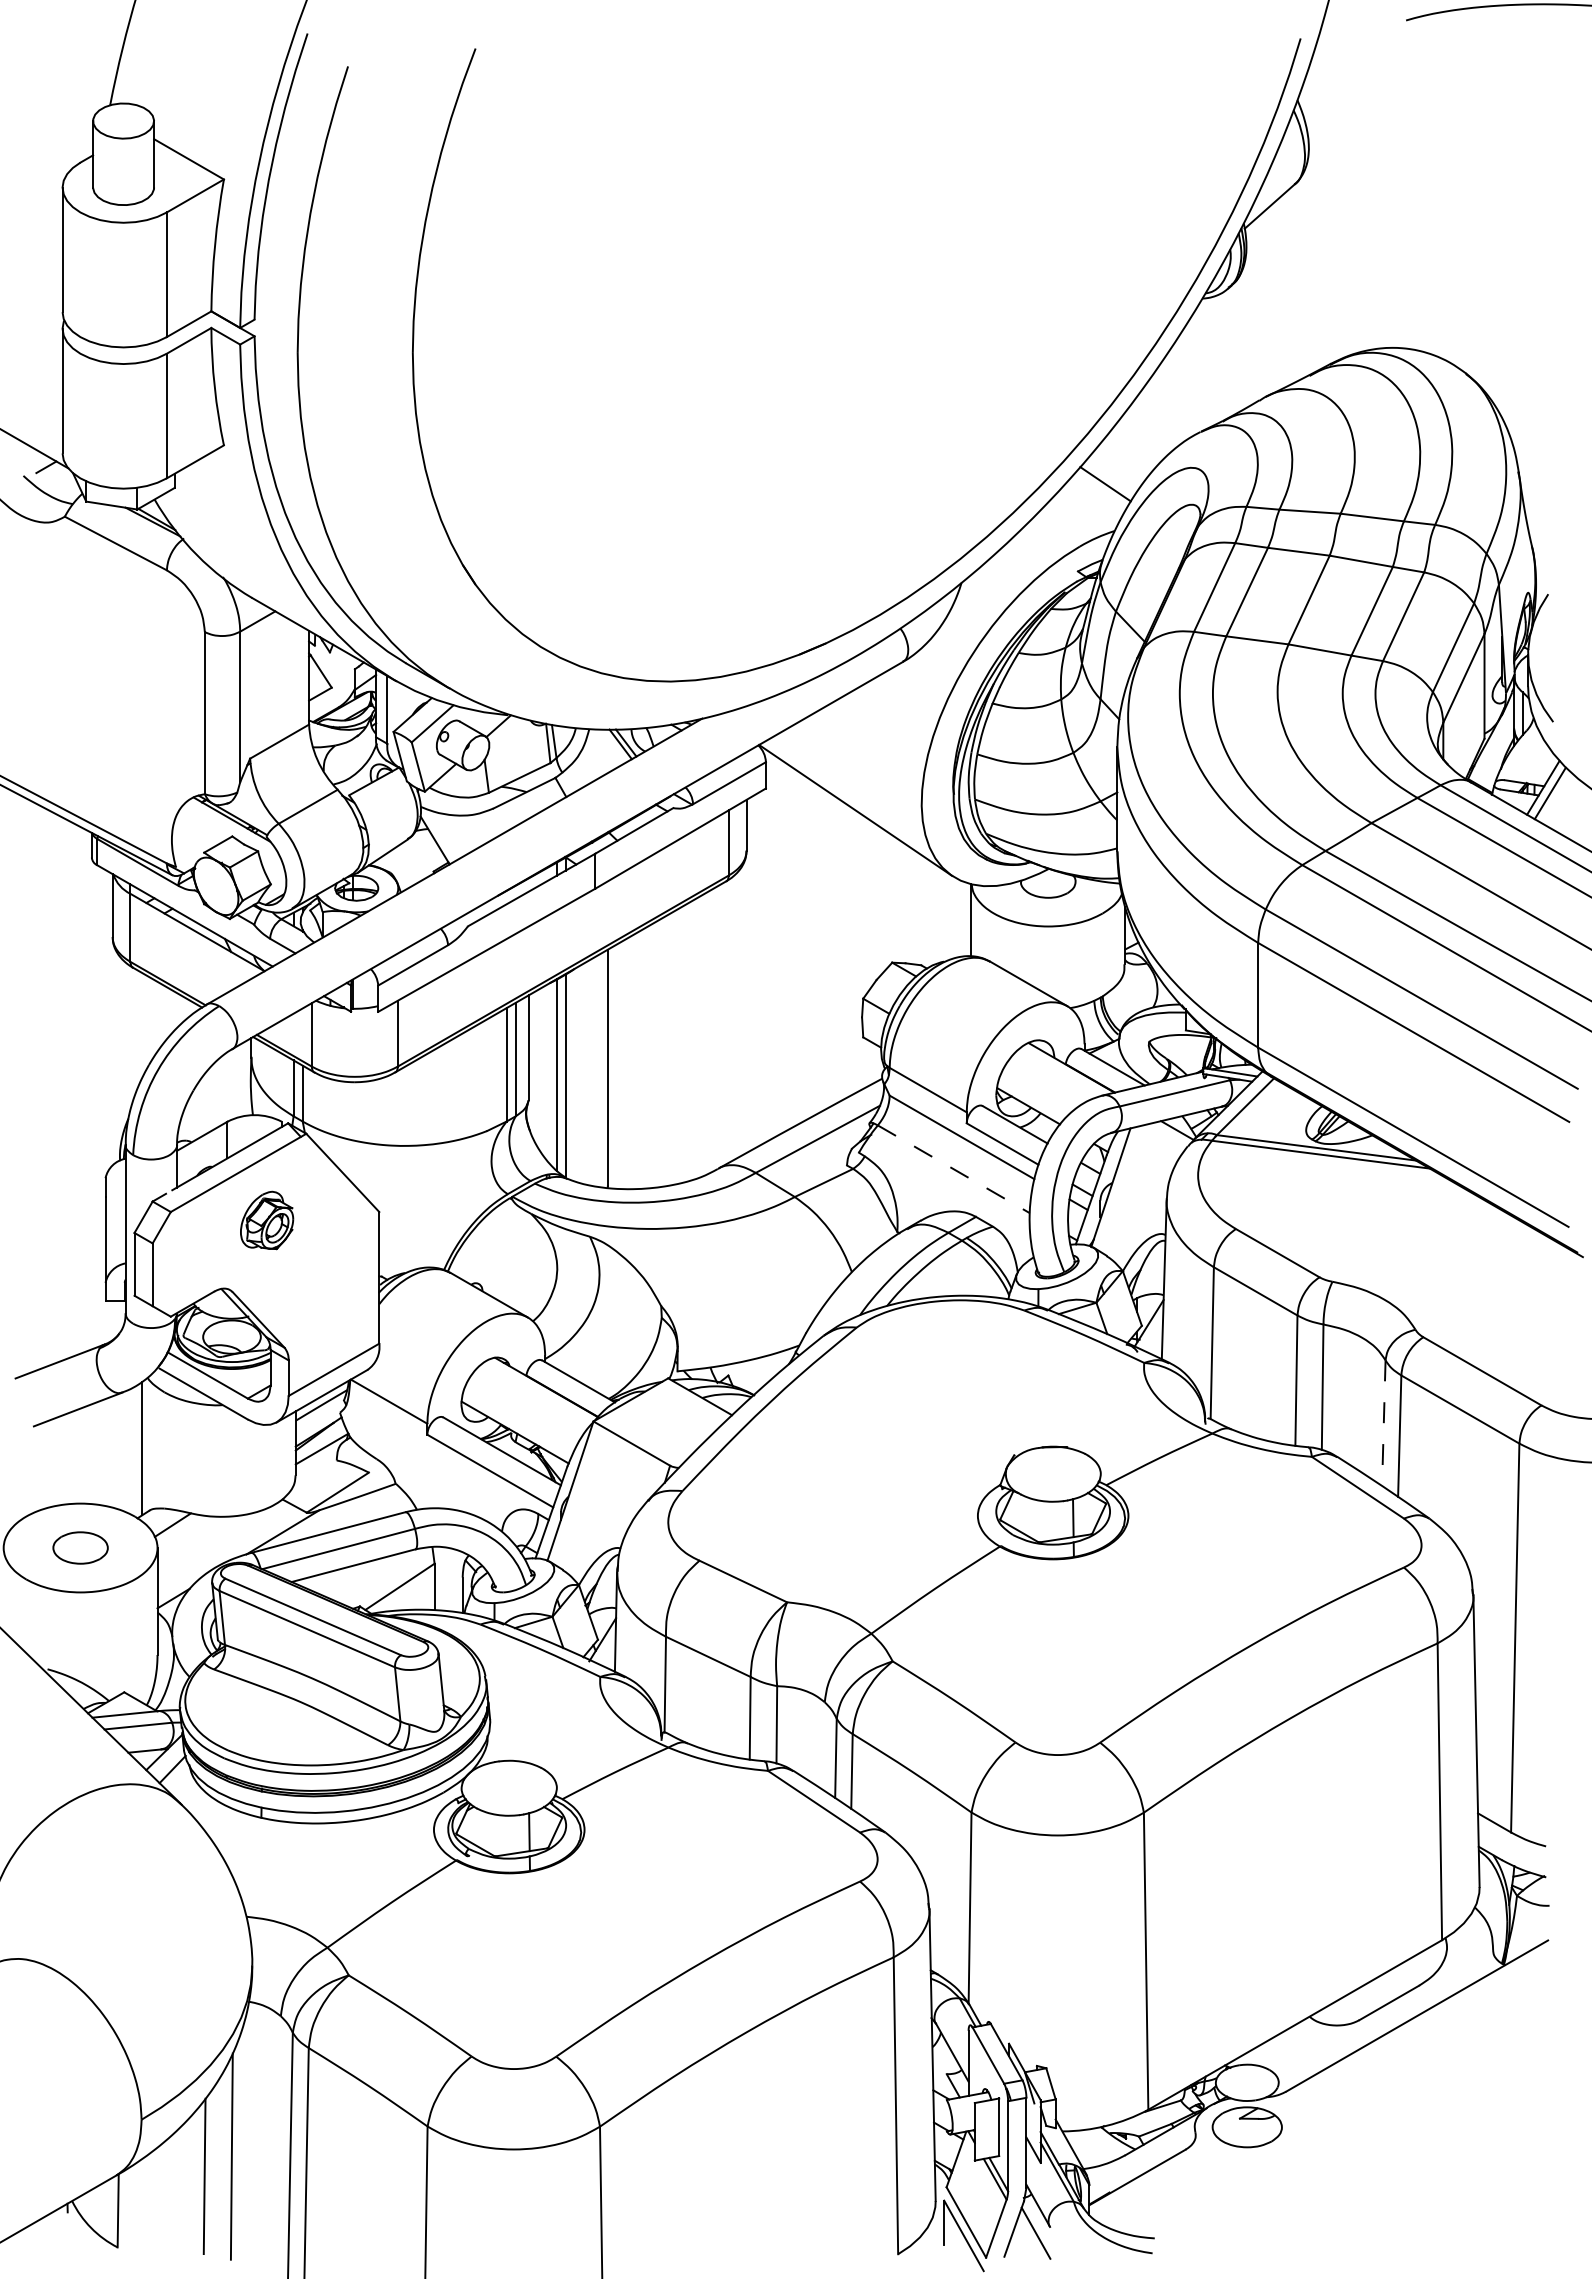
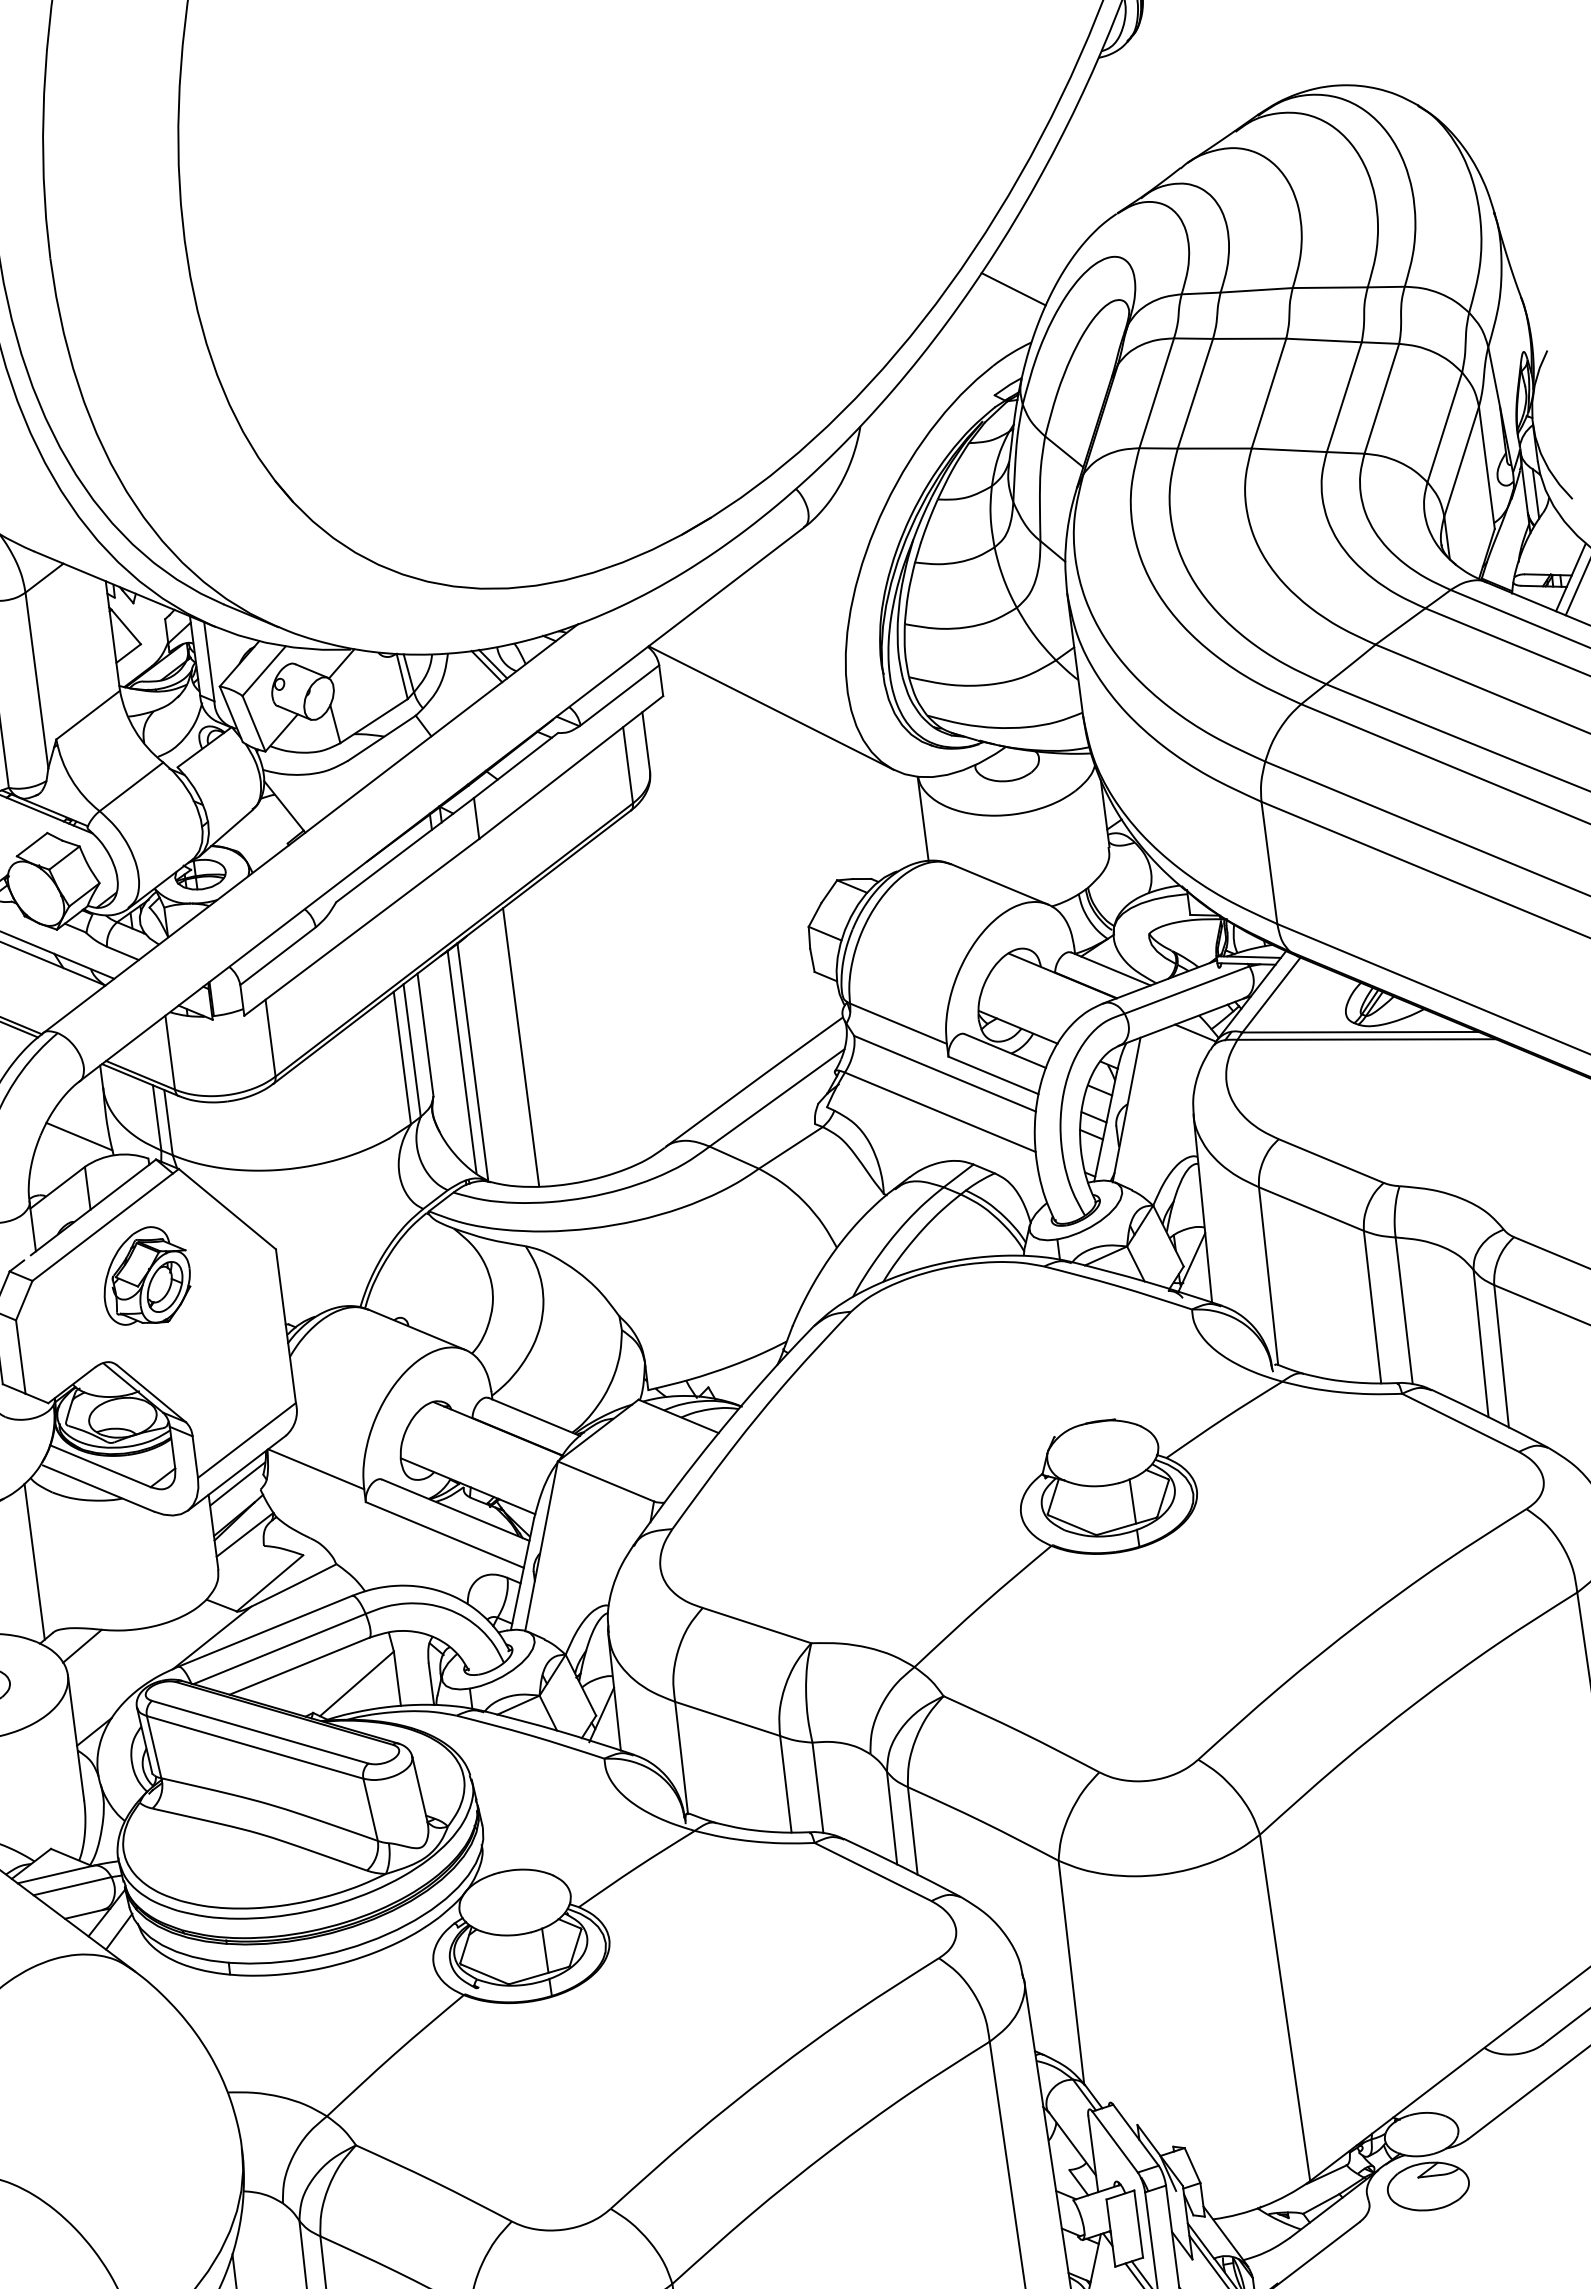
line: (225, 1095) -> (78, 1136), added
line: (953, 1169) -> (940, 1112), dashed -> solid
part: (266, 1220) -> (145, 1276), size x1.43
line: (1383, 1423) -> (1480, 1343), dashed -> solid

